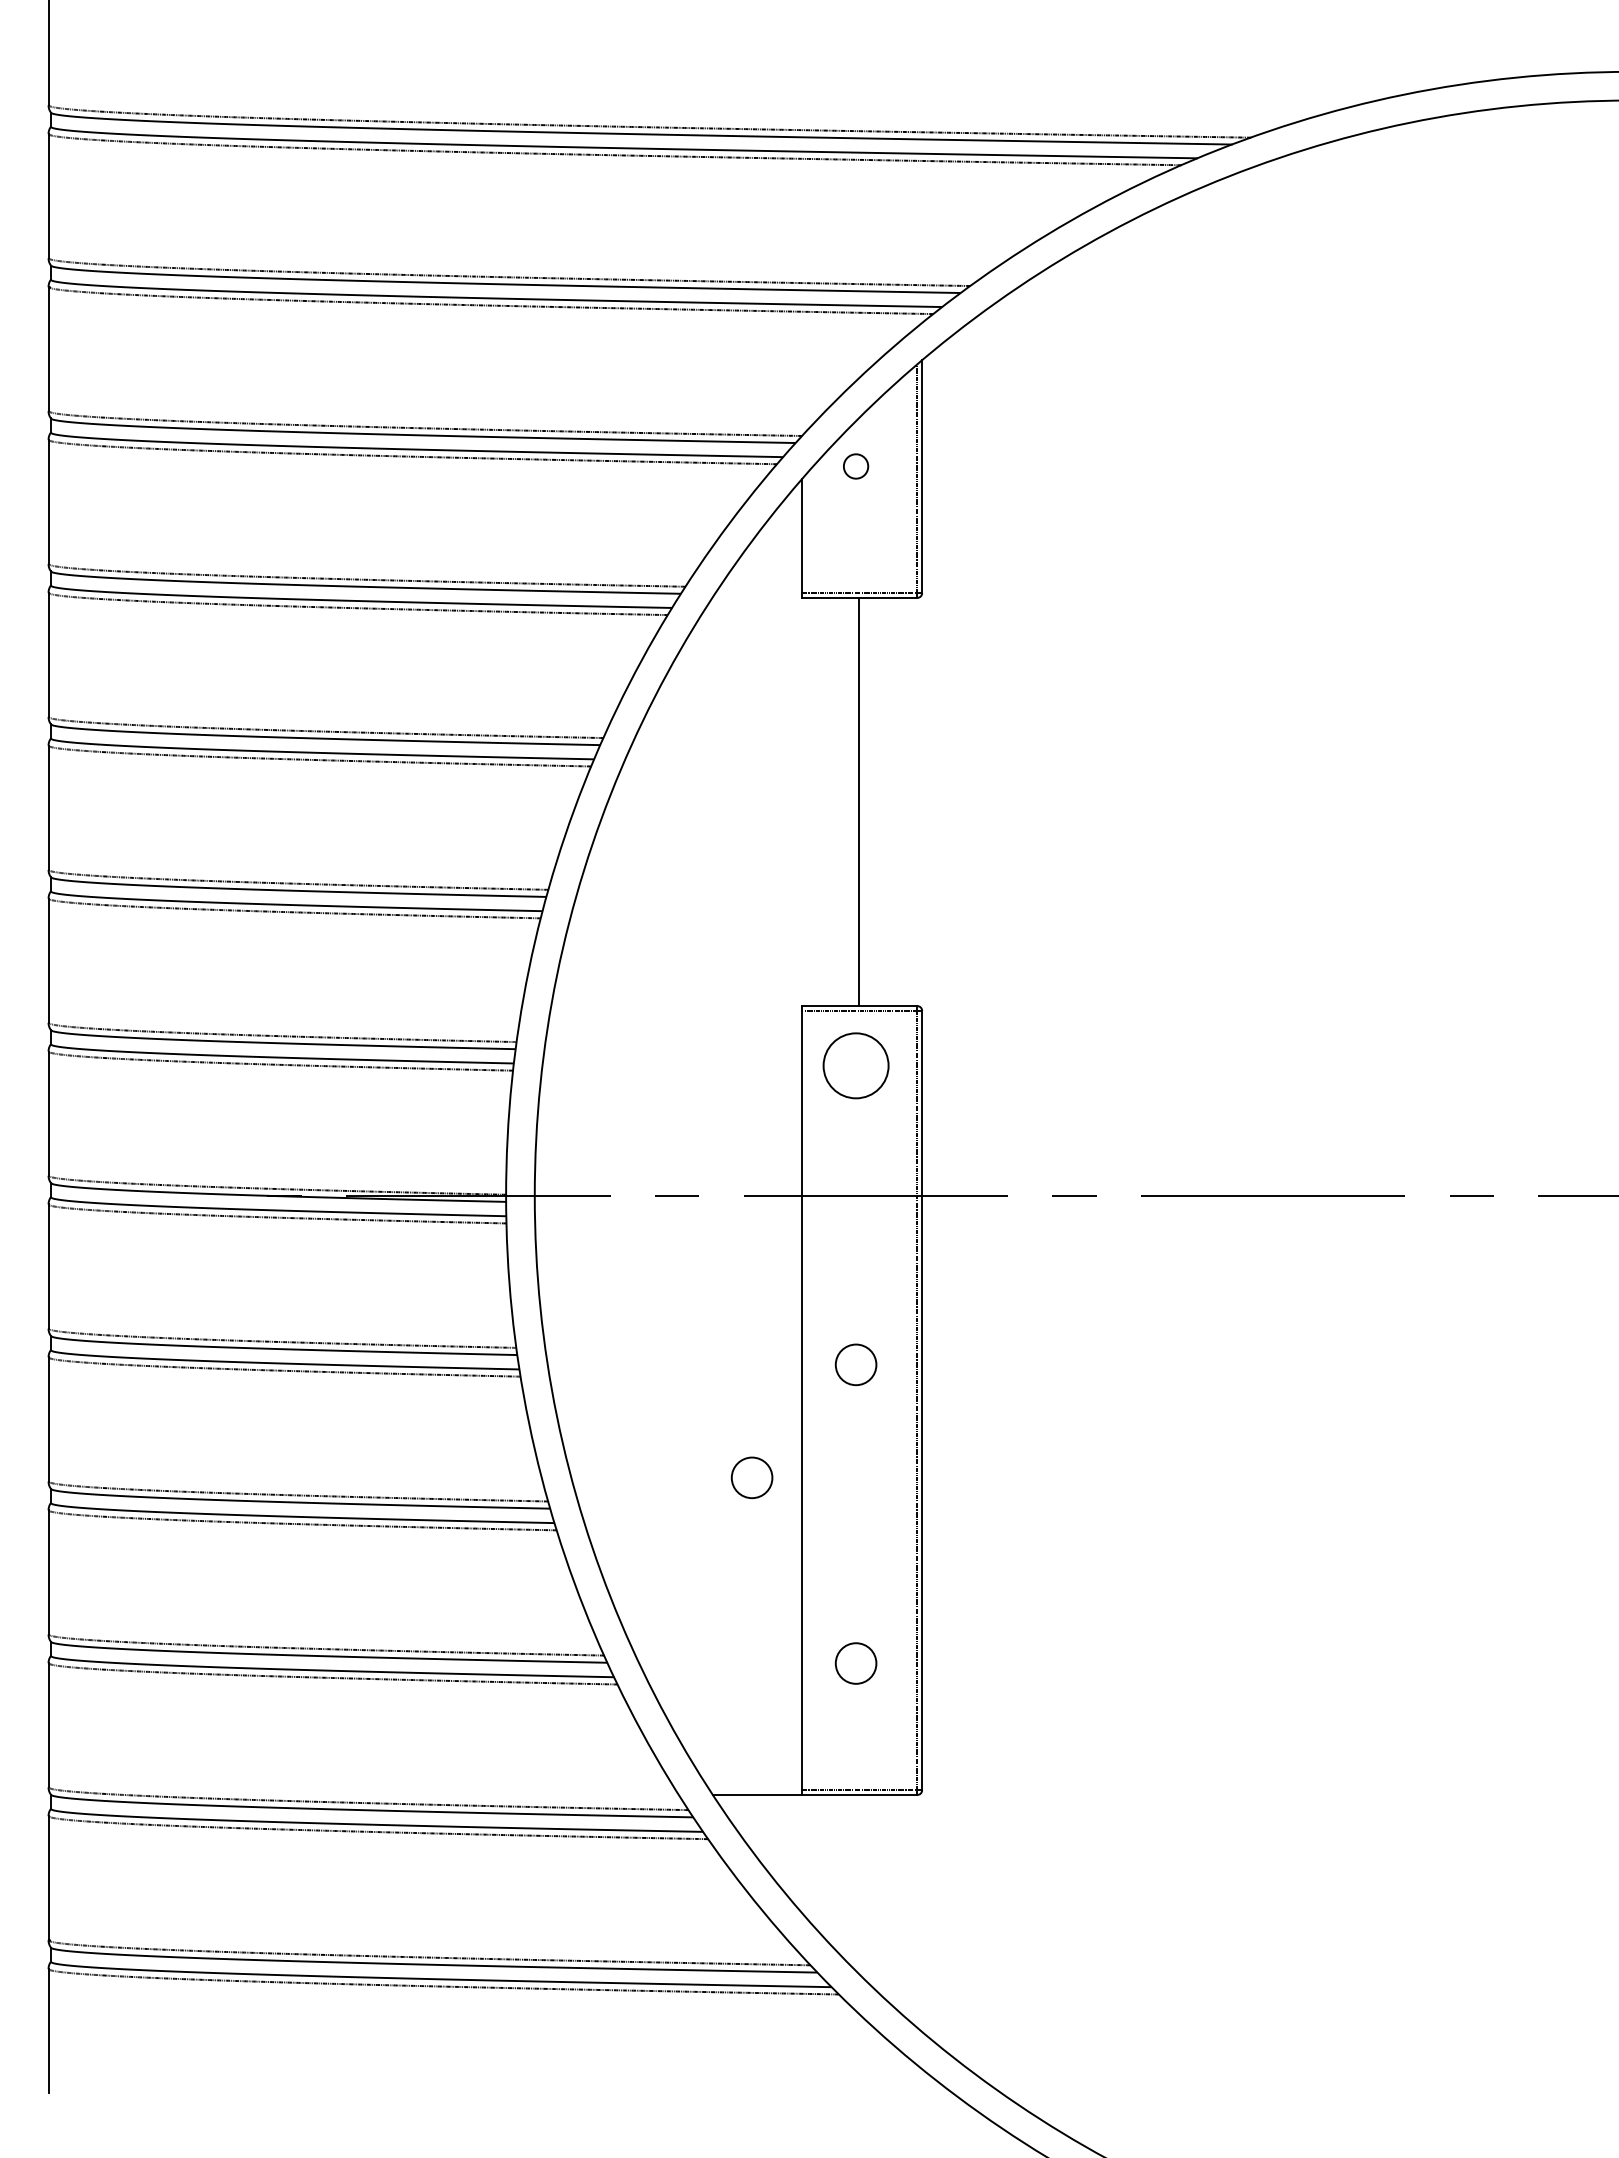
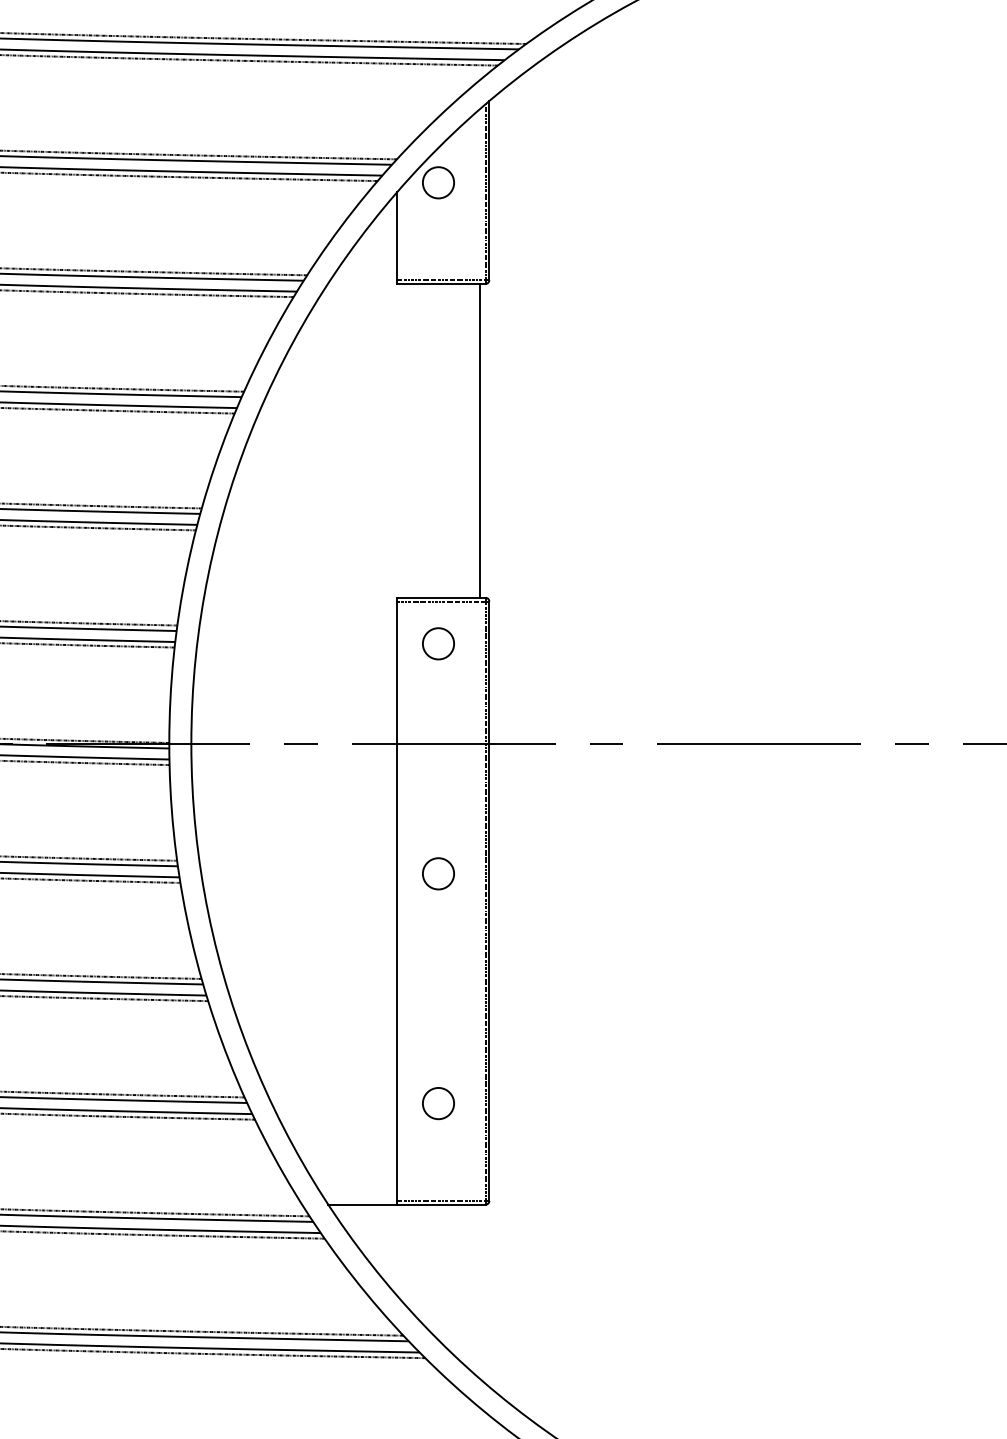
circle: (855, 466) -> (438, 182), size x1.67
line: (859, 801) -> (480, 440), moved
circle: (855, 1065) -> (438, 643), size x0.62
circle: (751, 1477) -> (358, 960), removed

